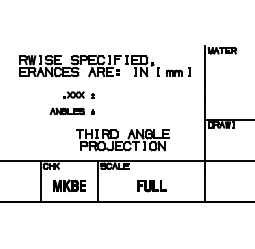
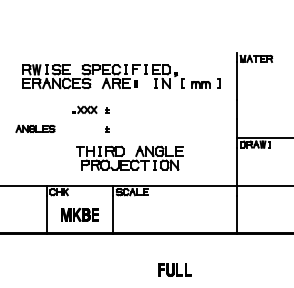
part: (67, 111) -> (35, 128), moved
part: (122, 139) -> (129, 157), moved
part: (151, 185) -> (174, 269), moved

